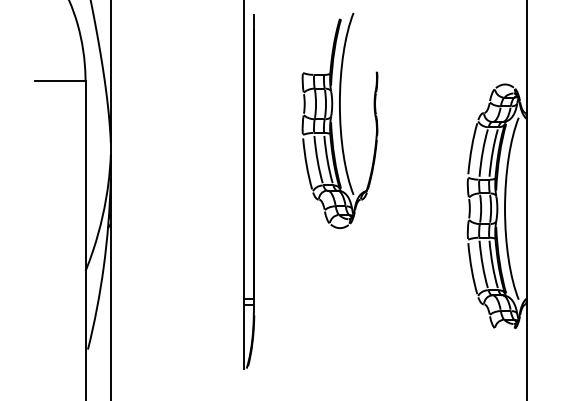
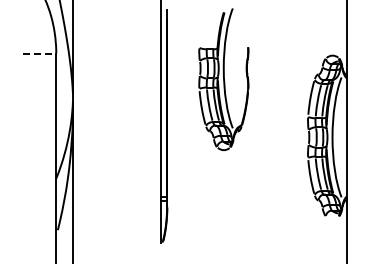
line: (60, 81) -> (39, 53), solid -> dashed

